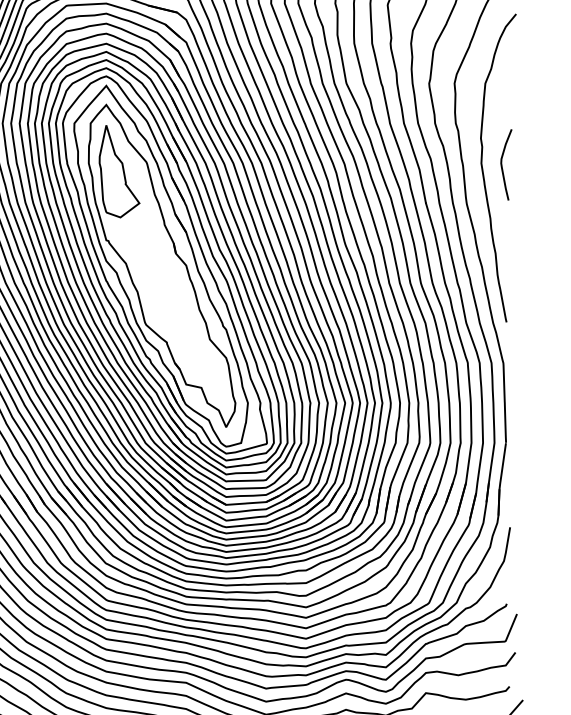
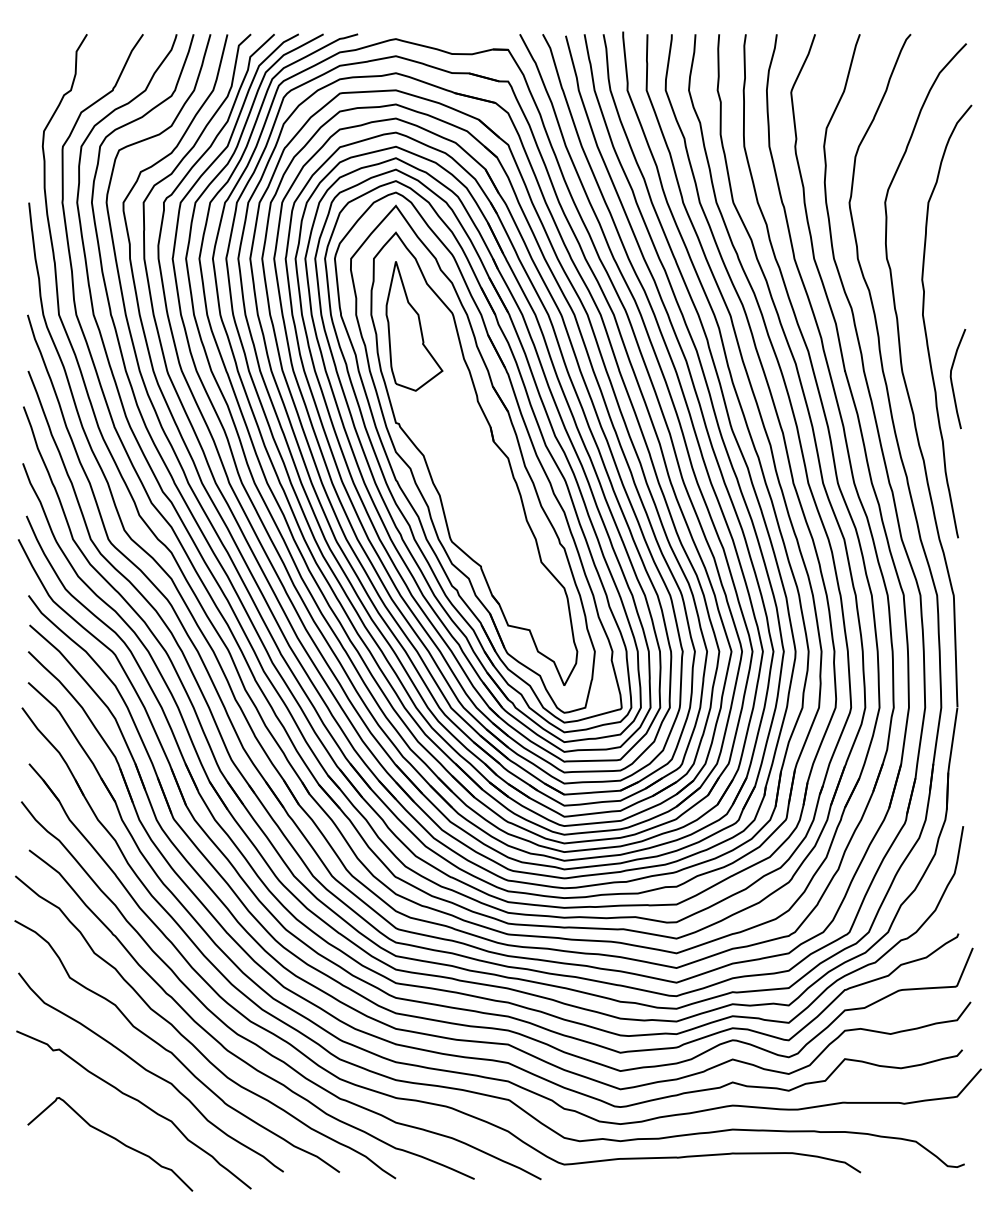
curve: (502, 165) -> (952, 380), moved

